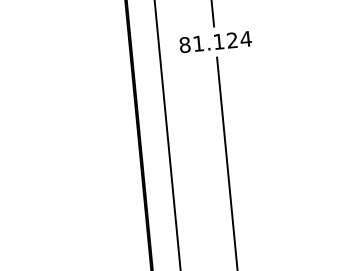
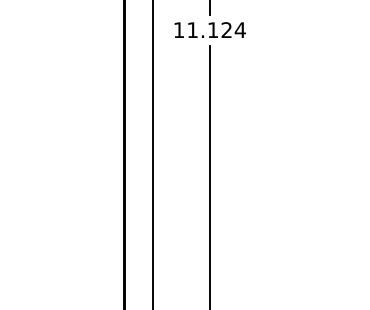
text: (184, 45) -> (178, 30), 81.124 -> 11.124

